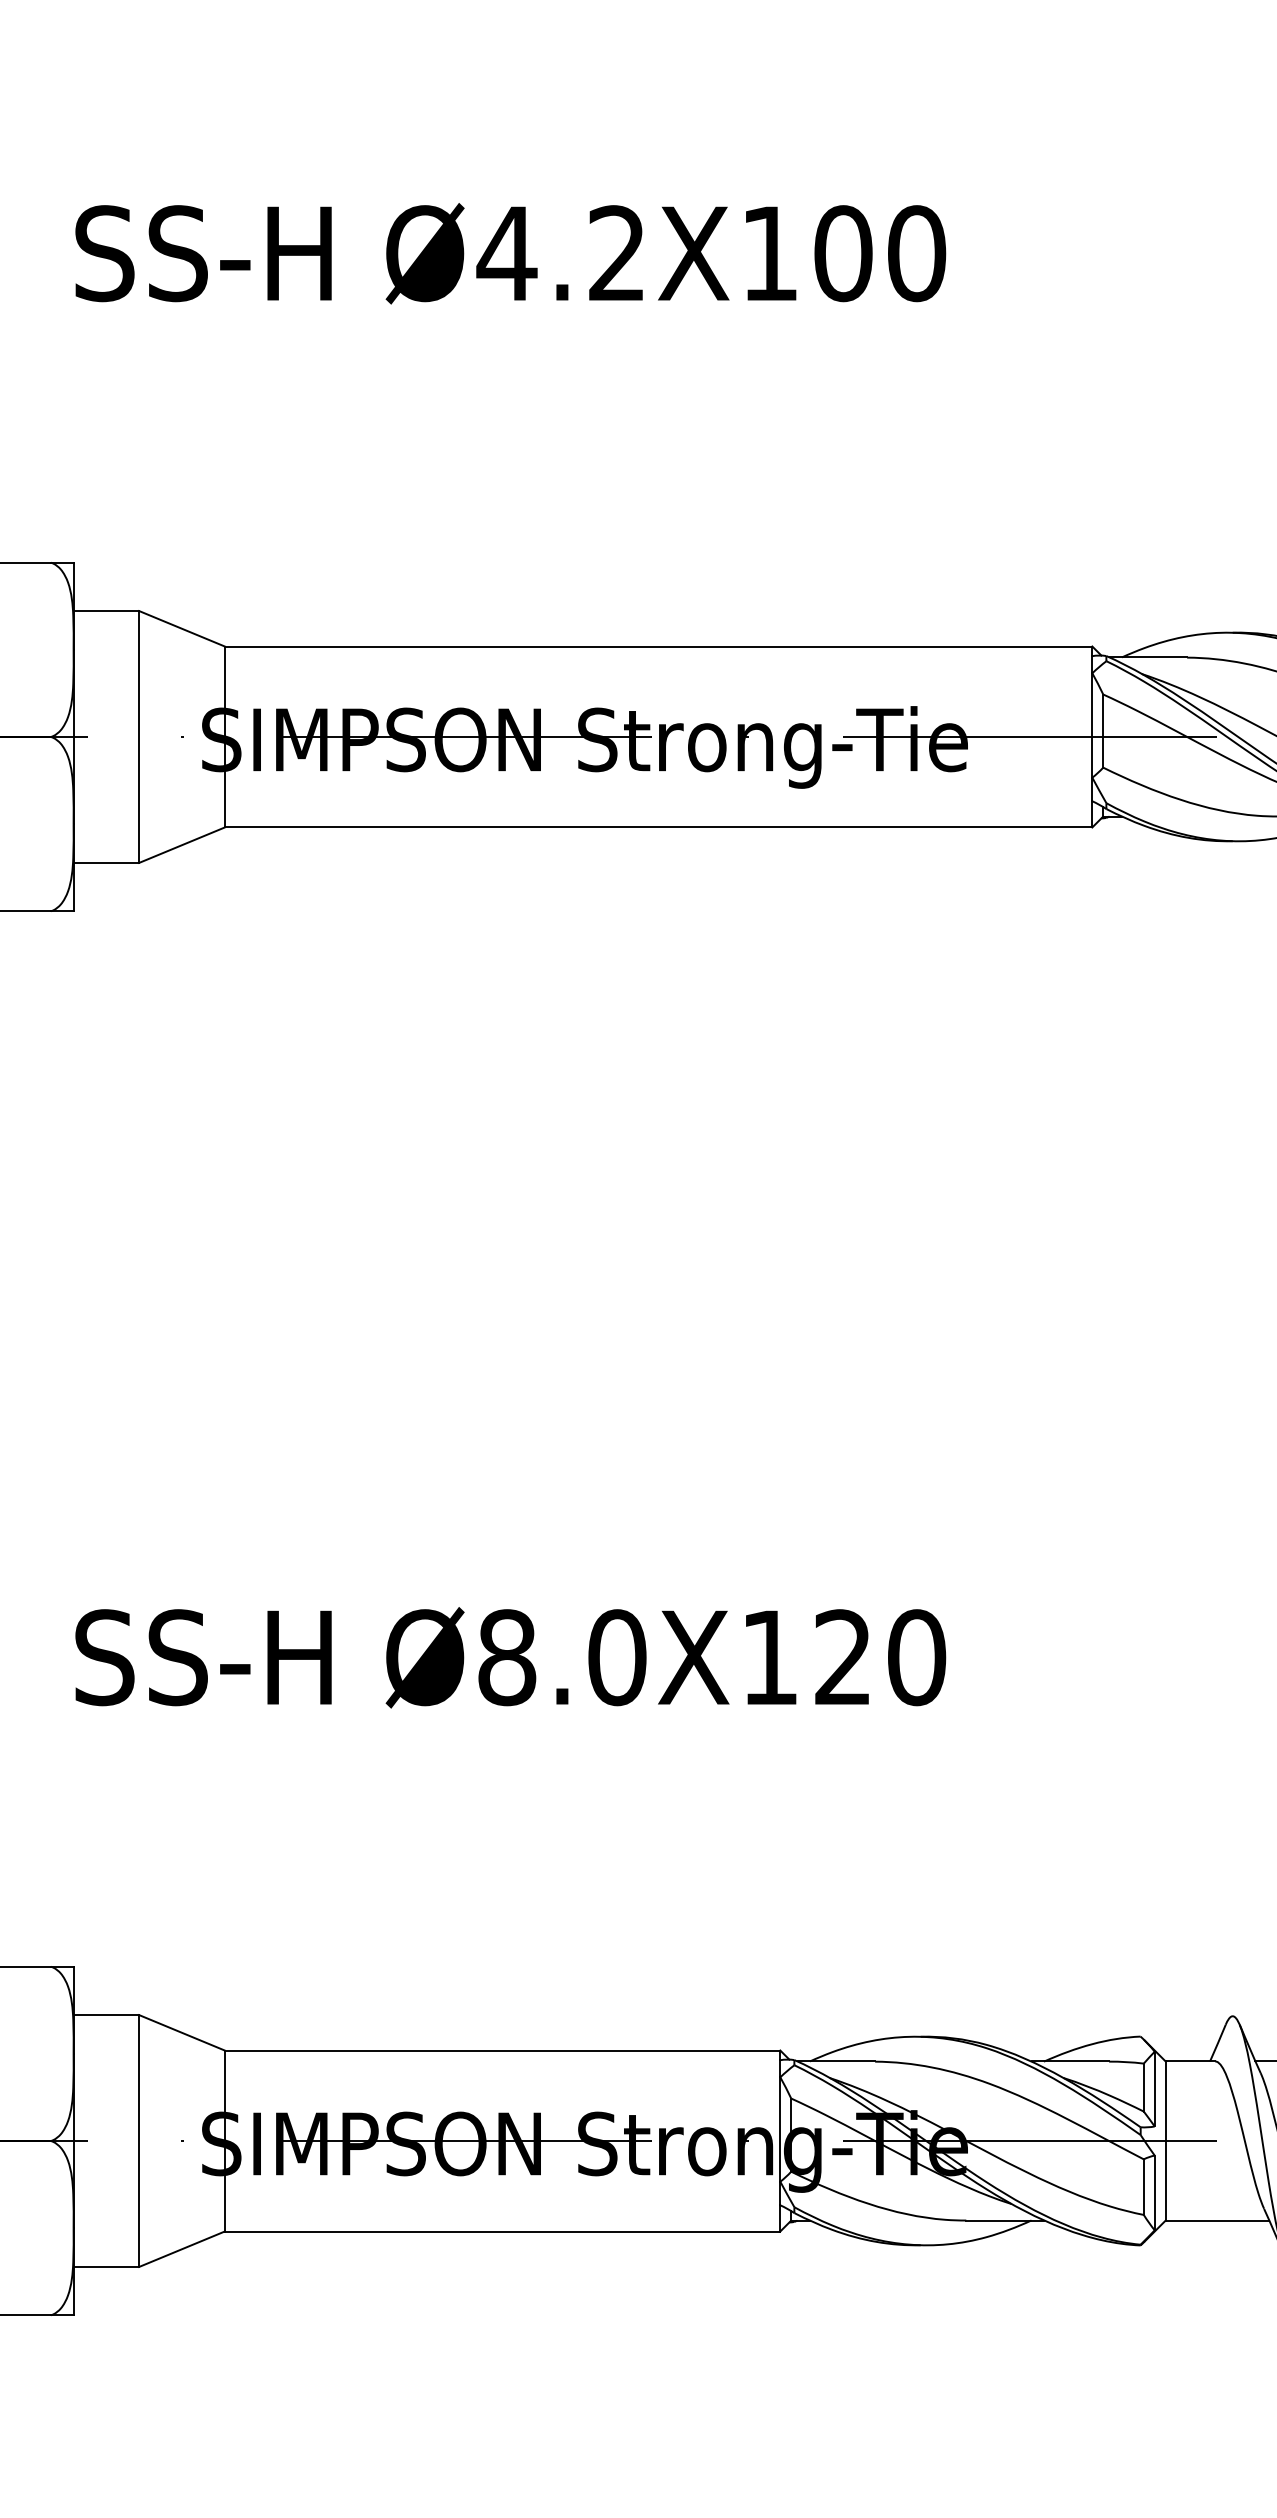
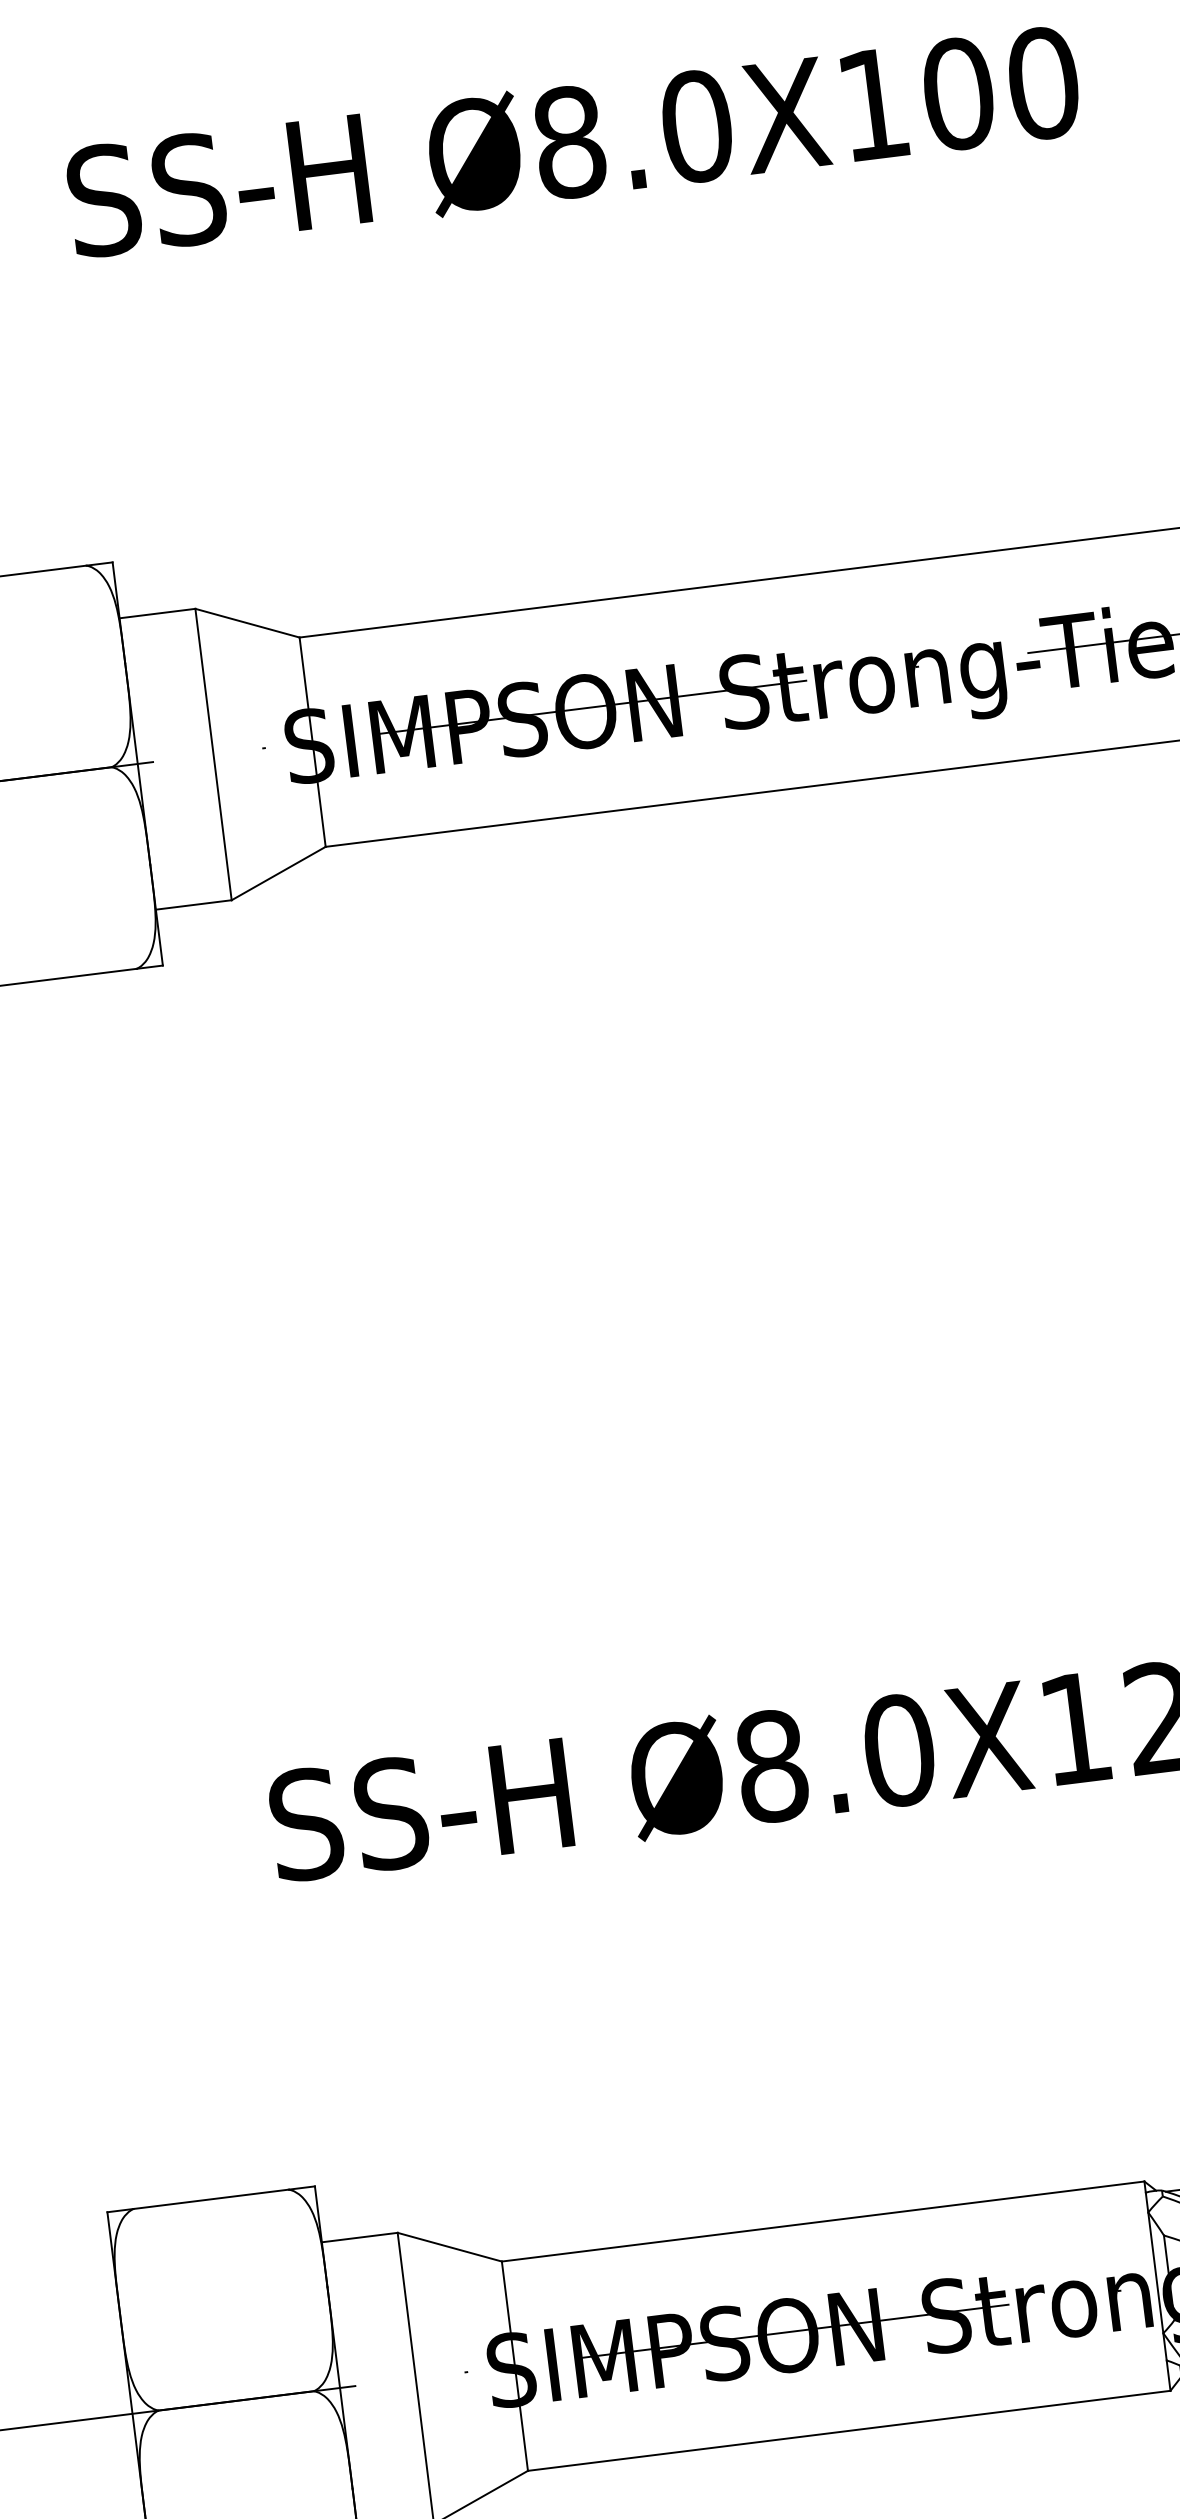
text: (561, 253) -> (632, 134), Ø4.2X100 -> Ø8.0X100

